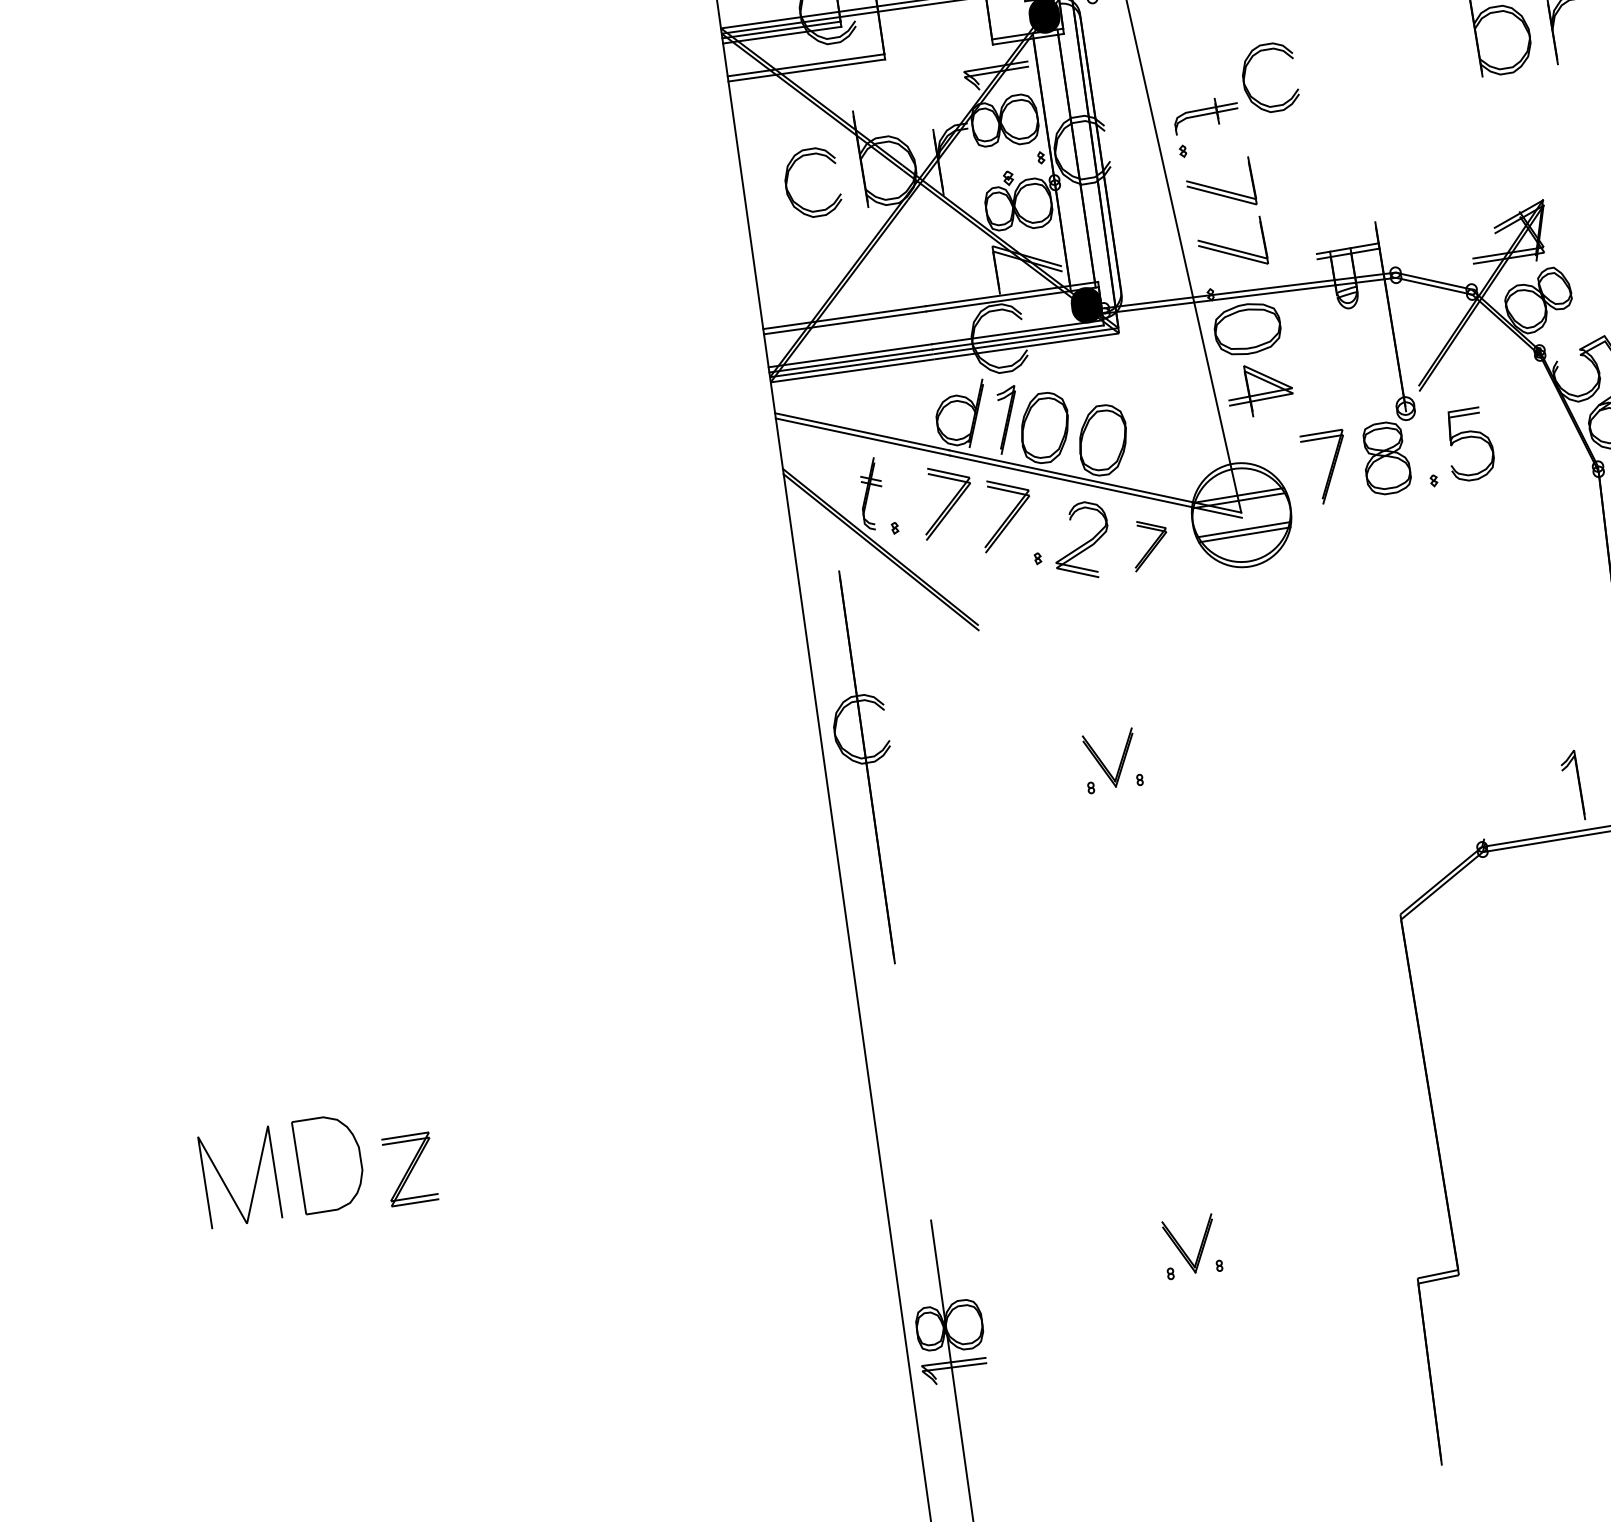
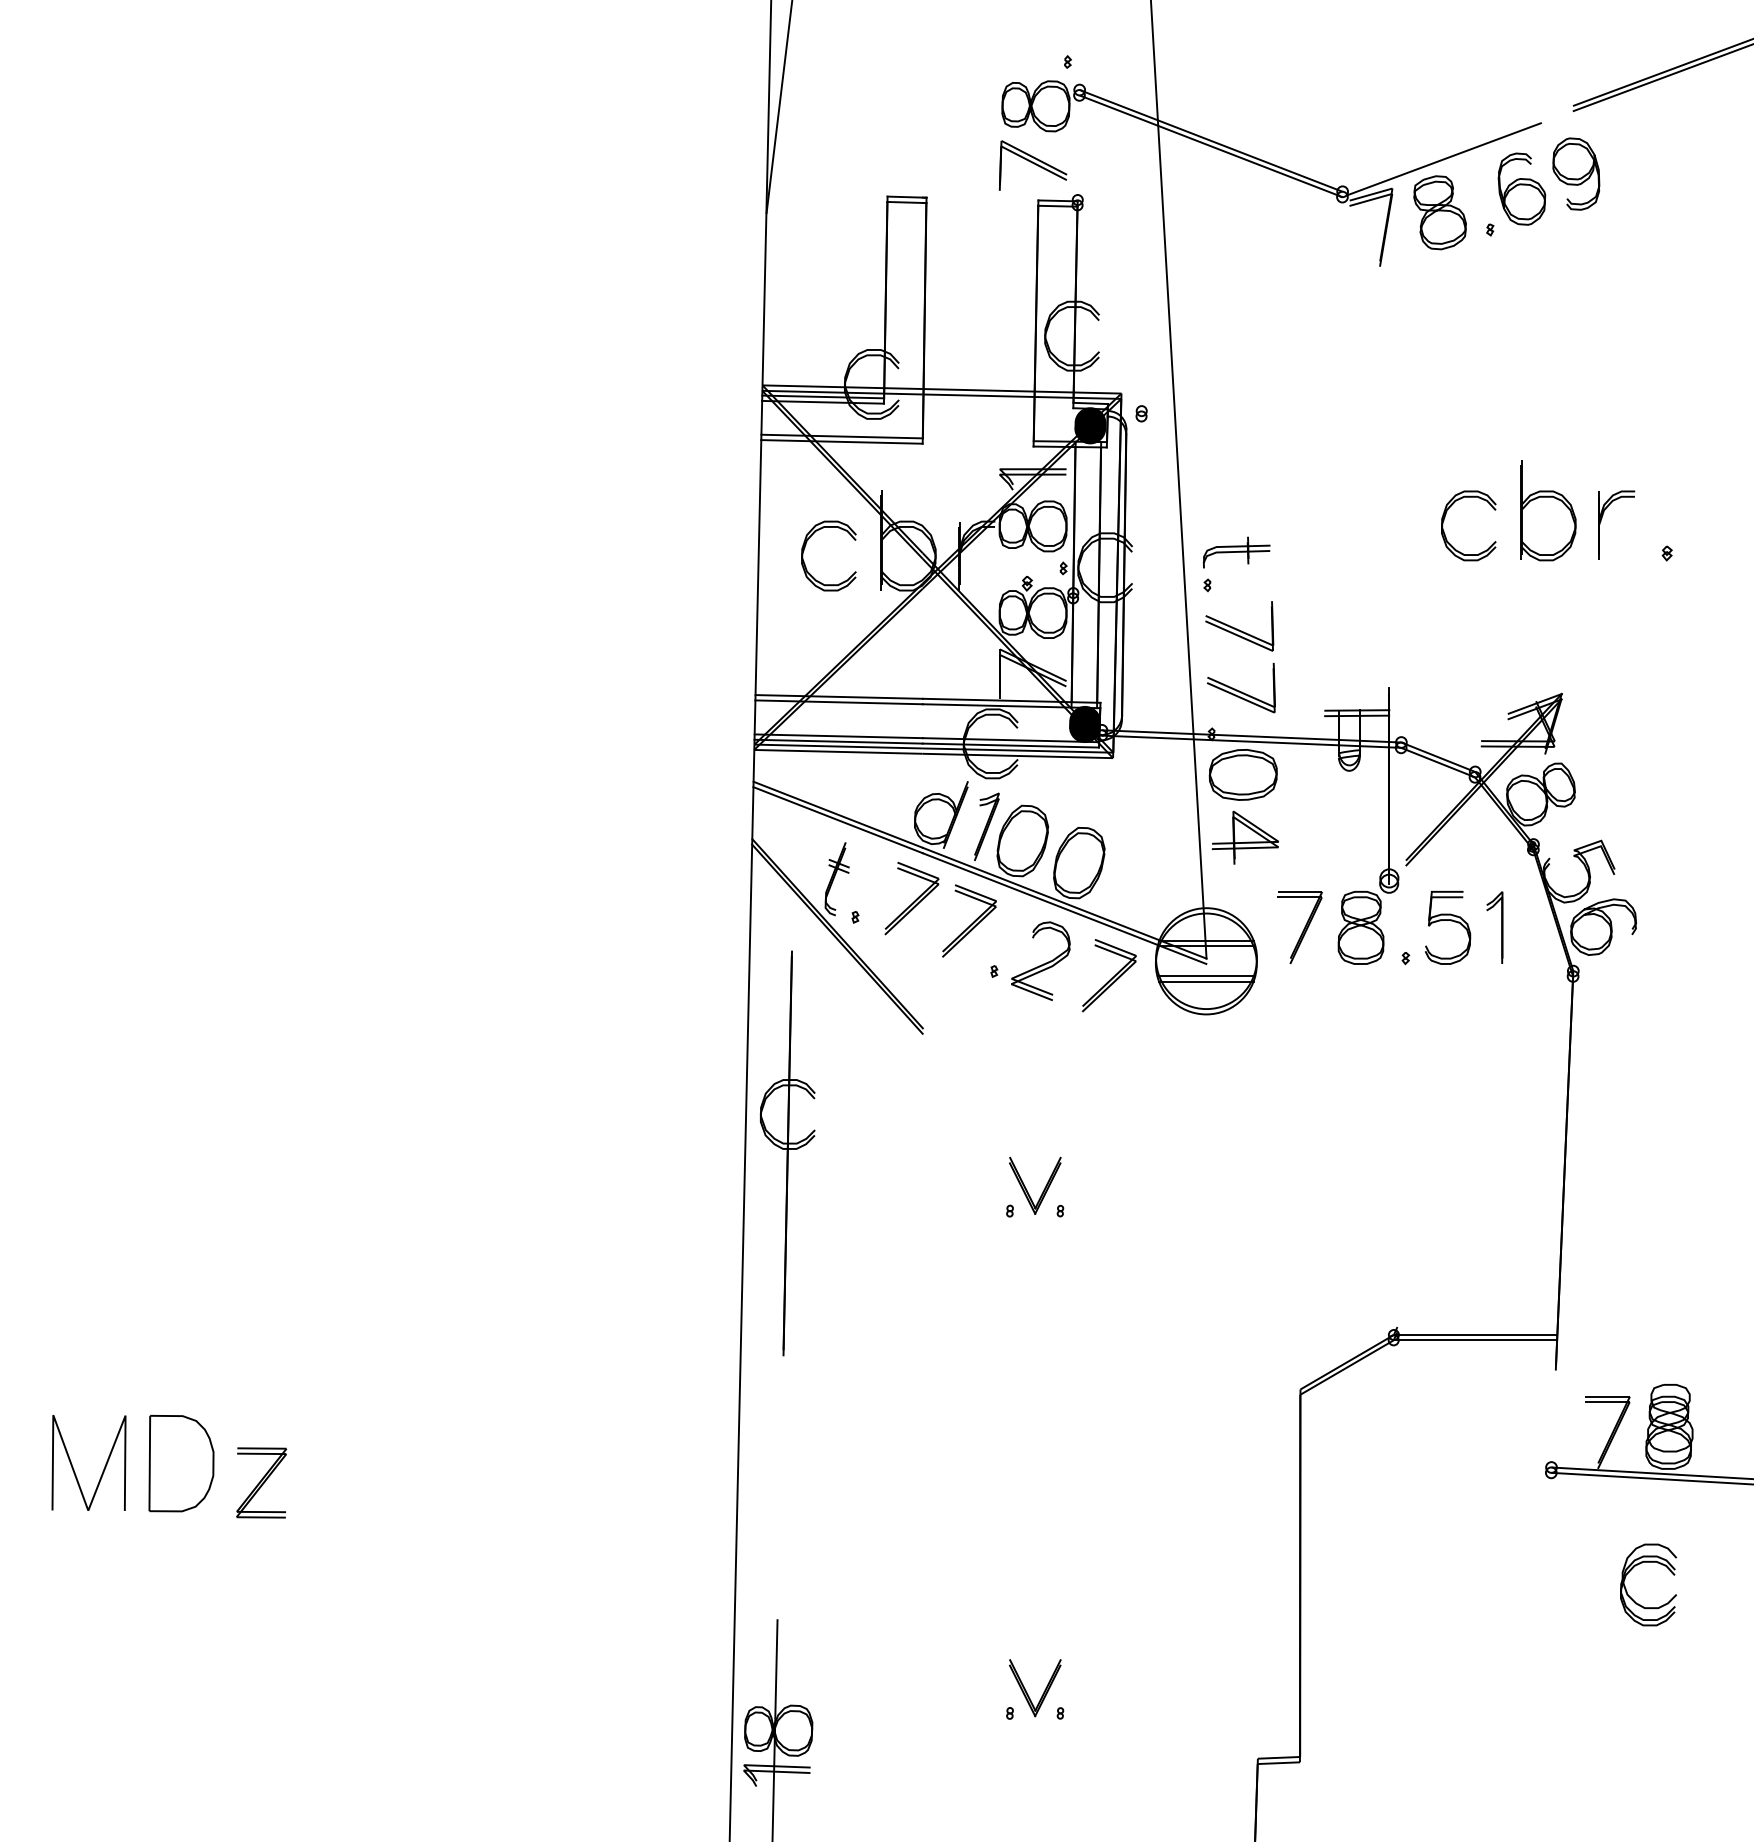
part: (1245, 73) -> (1445, 517), moved
part: (1150, 544) -> (1109, 975), size x1.43
part: (1578, 784) -> (1501, 927), moved

